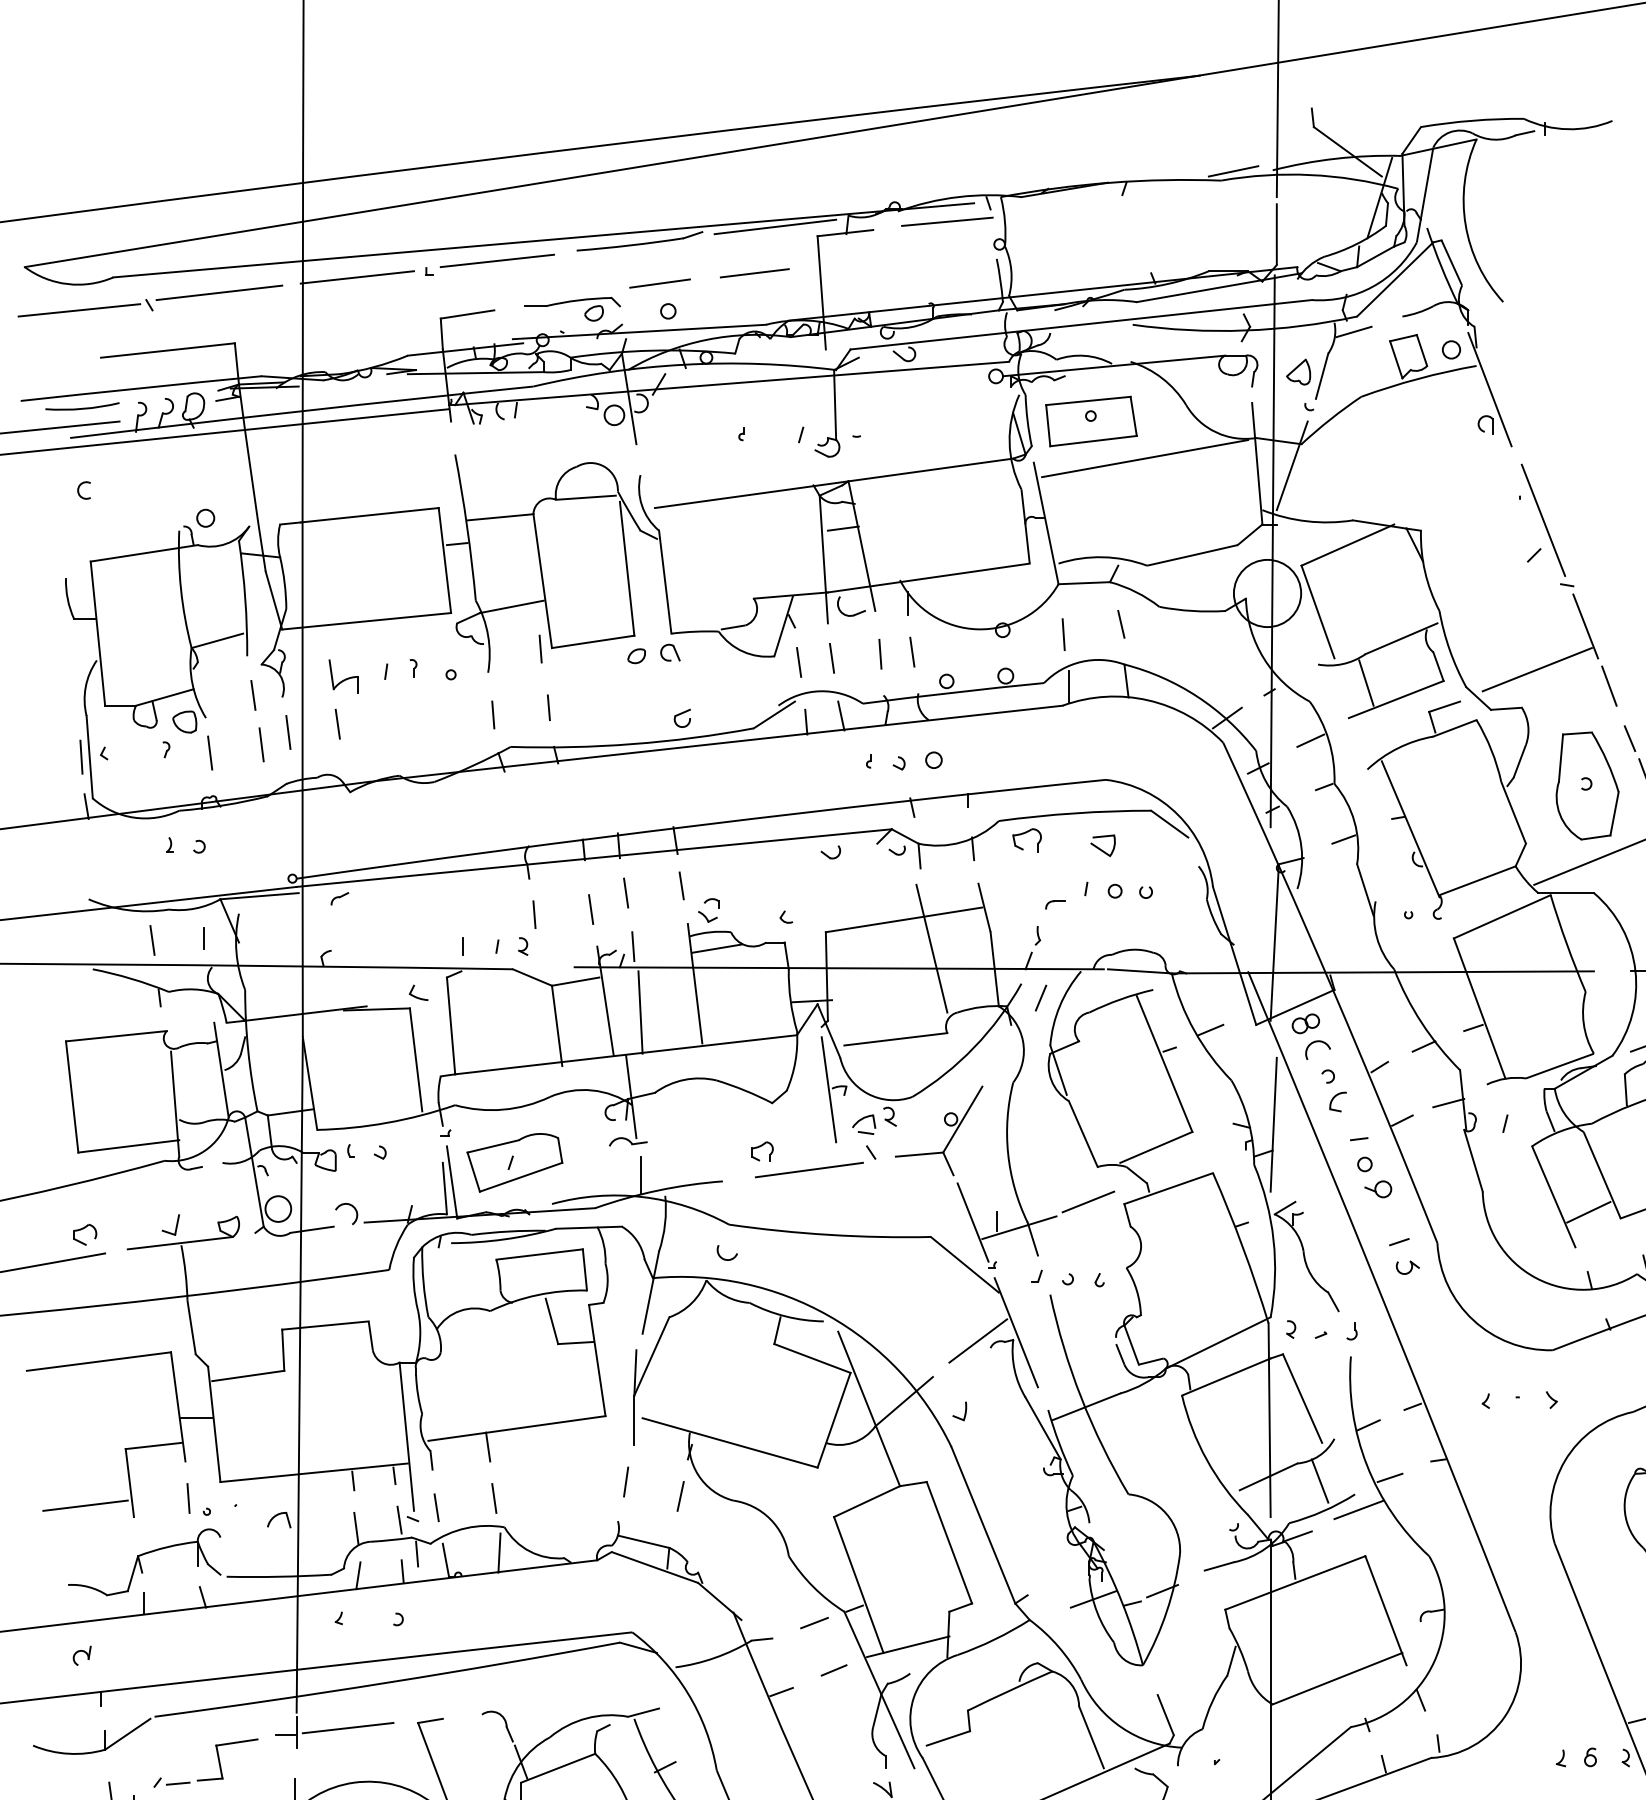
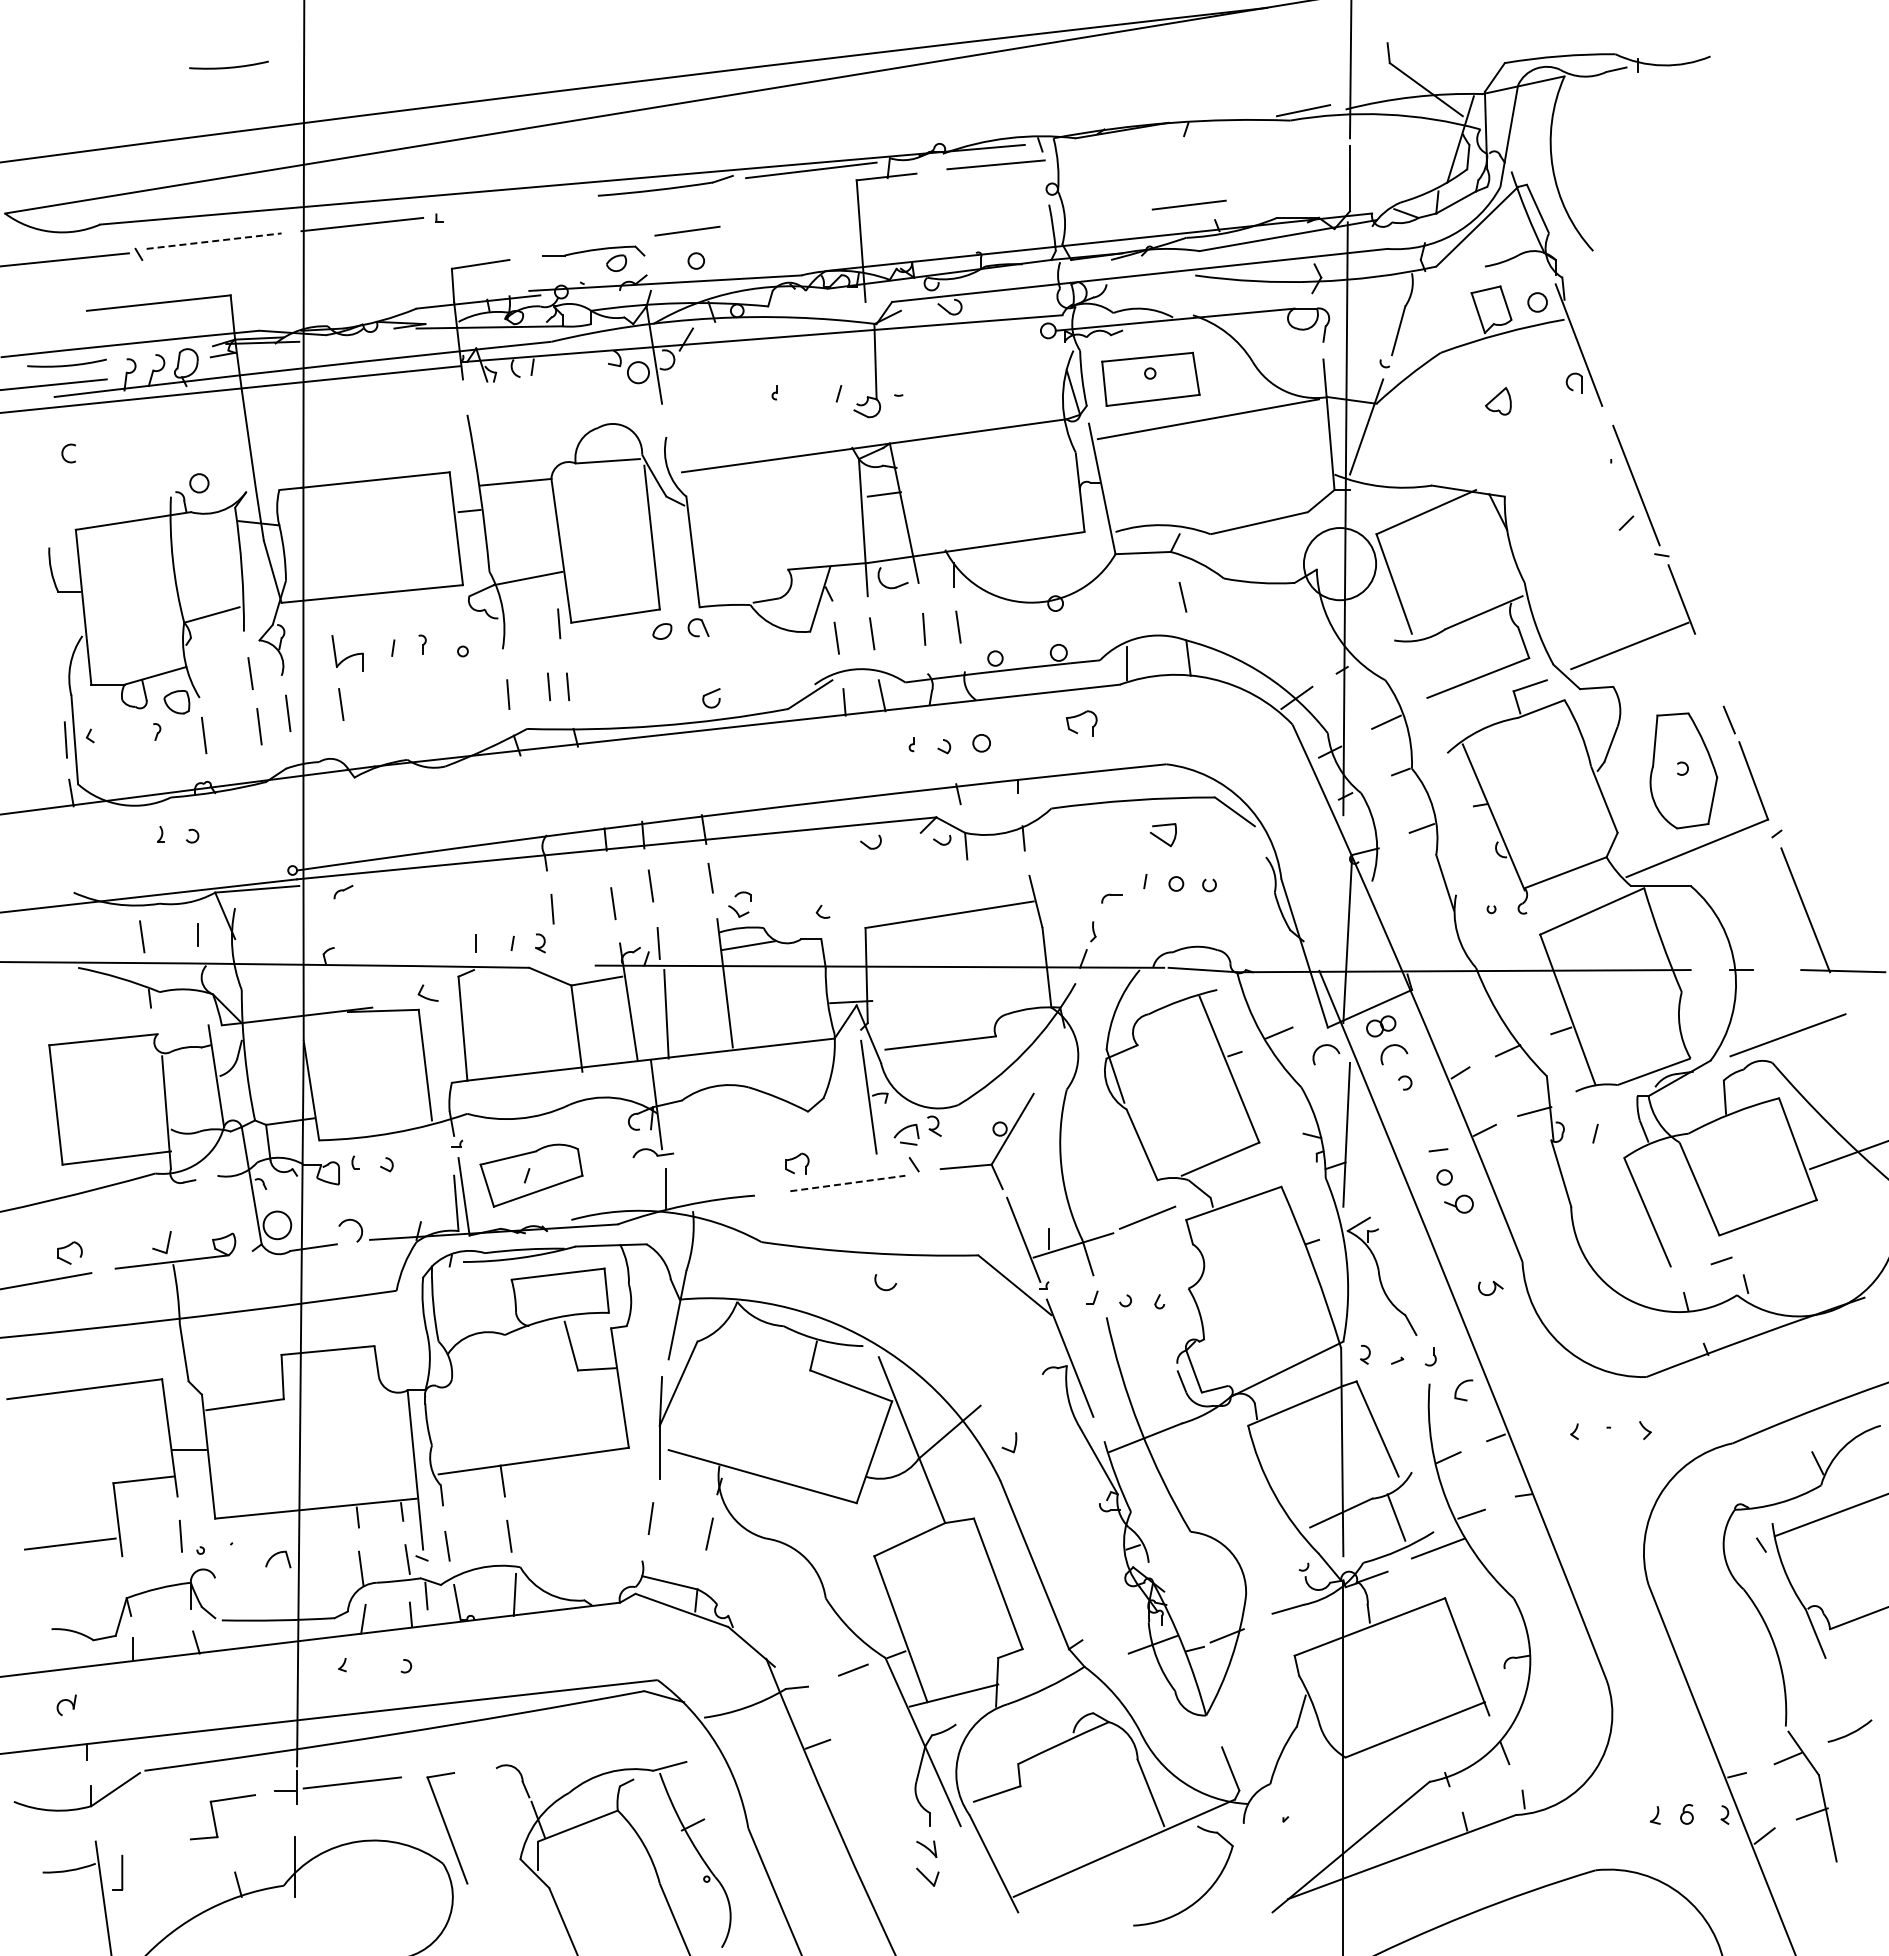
arc: (233, 130) -> (229, 66), added
line: (497, 260) -> (512, 206), removed
line: (754, 272) -> (1188, 204), moved
line: (219, 293) -> (214, 241), solid -> dashed
line: (1353, 331) -> (1432, 282), removed
part: (1298, 372) -> (1498, 401), moved
line: (1064, 633) -> (1121, 607), removed
line: (1365, 683) -> (1445, 660), removed
line: (1608, 686) -> (1706, 663), removed
line: (531, 707) -> (549, 686), added
part: (1025, 834) -> (1079, 716), moved
line: (931, 948) -> (979, 945), removed
line: (1040, 997) -> (1096, 998), removed
arc: (1254, 1042) -> (1325, 1046), added
part: (1337, 1102) -> (1463, 1390), moved
line: (809, 1170) -> (848, 1183), solid -> dashed
line: (1588, 1211) -> (1684, 1228), removed
line: (1399, 1241) -> (1721, 1260), moved
arc: (725, 1258) -> (883, 1288), moved
line: (978, 1340) -> (1029, 1366), removed
line: (834, 1669) -> (874, 1720), removed
part: (171, 1782) -> (162, 1841), removed

